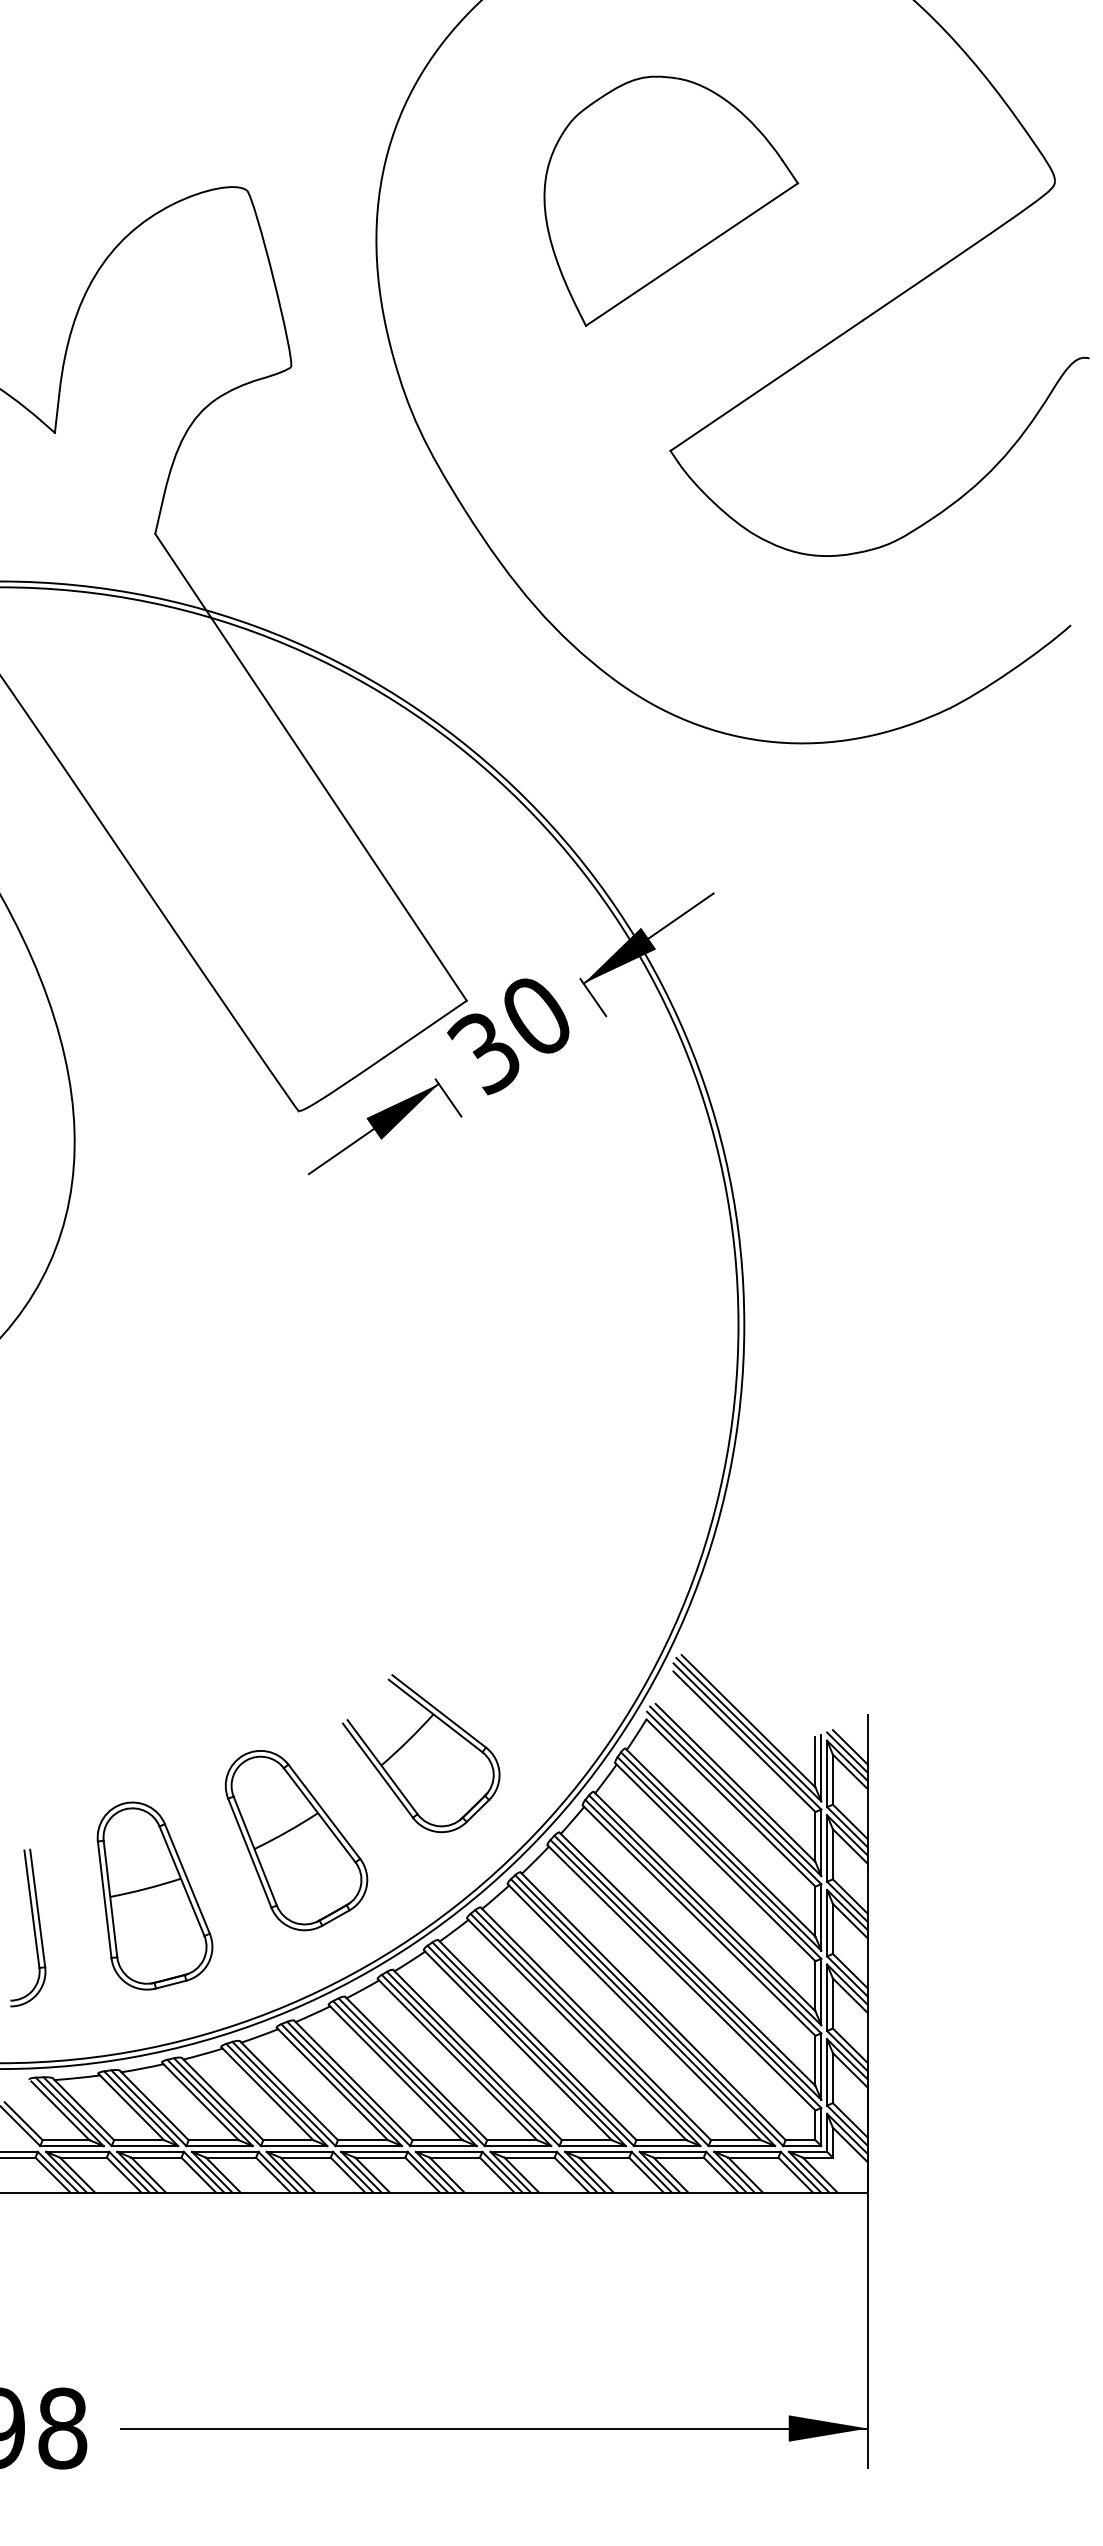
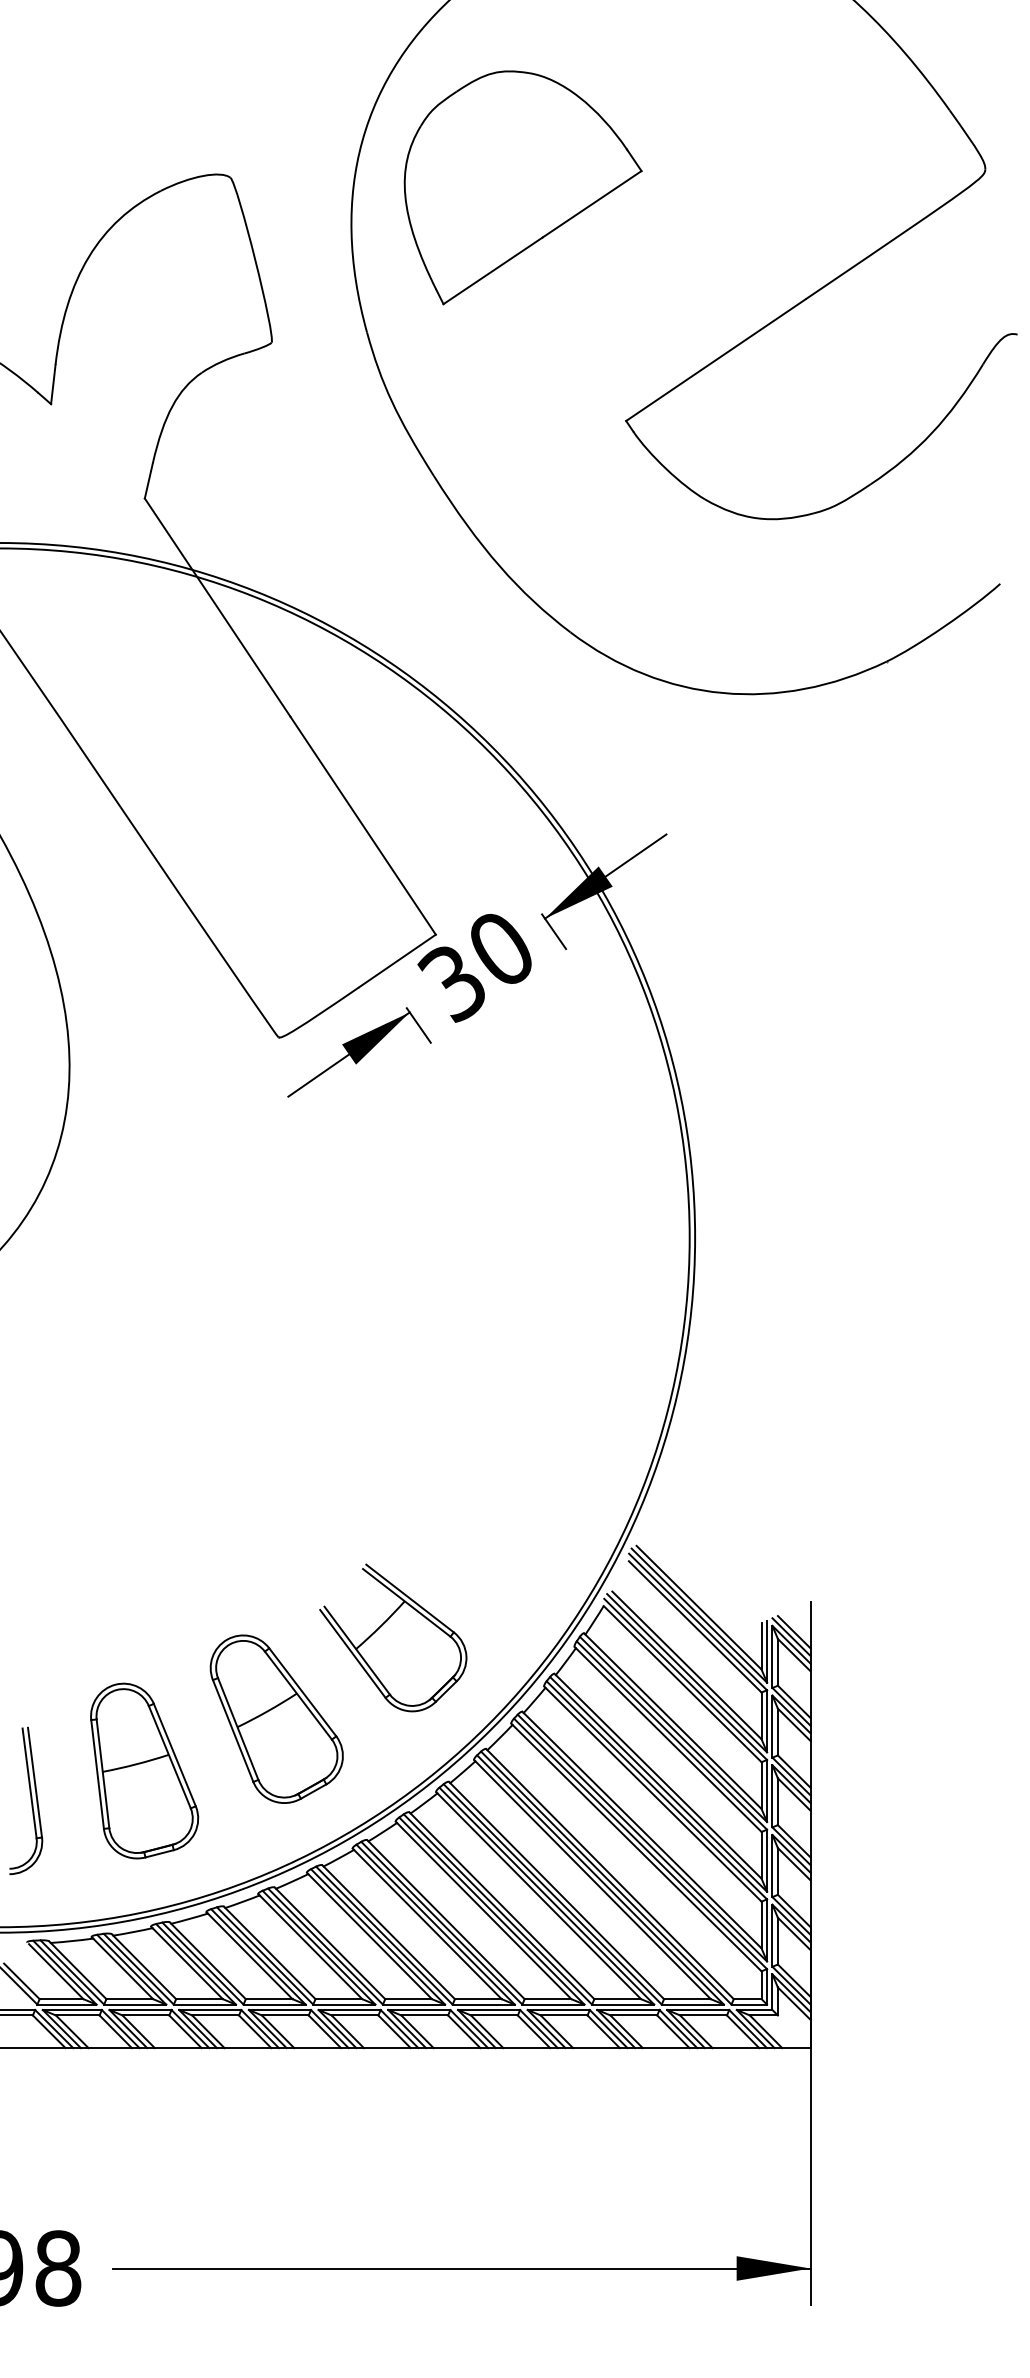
part: (671, 200) -> (523, 187), moved

